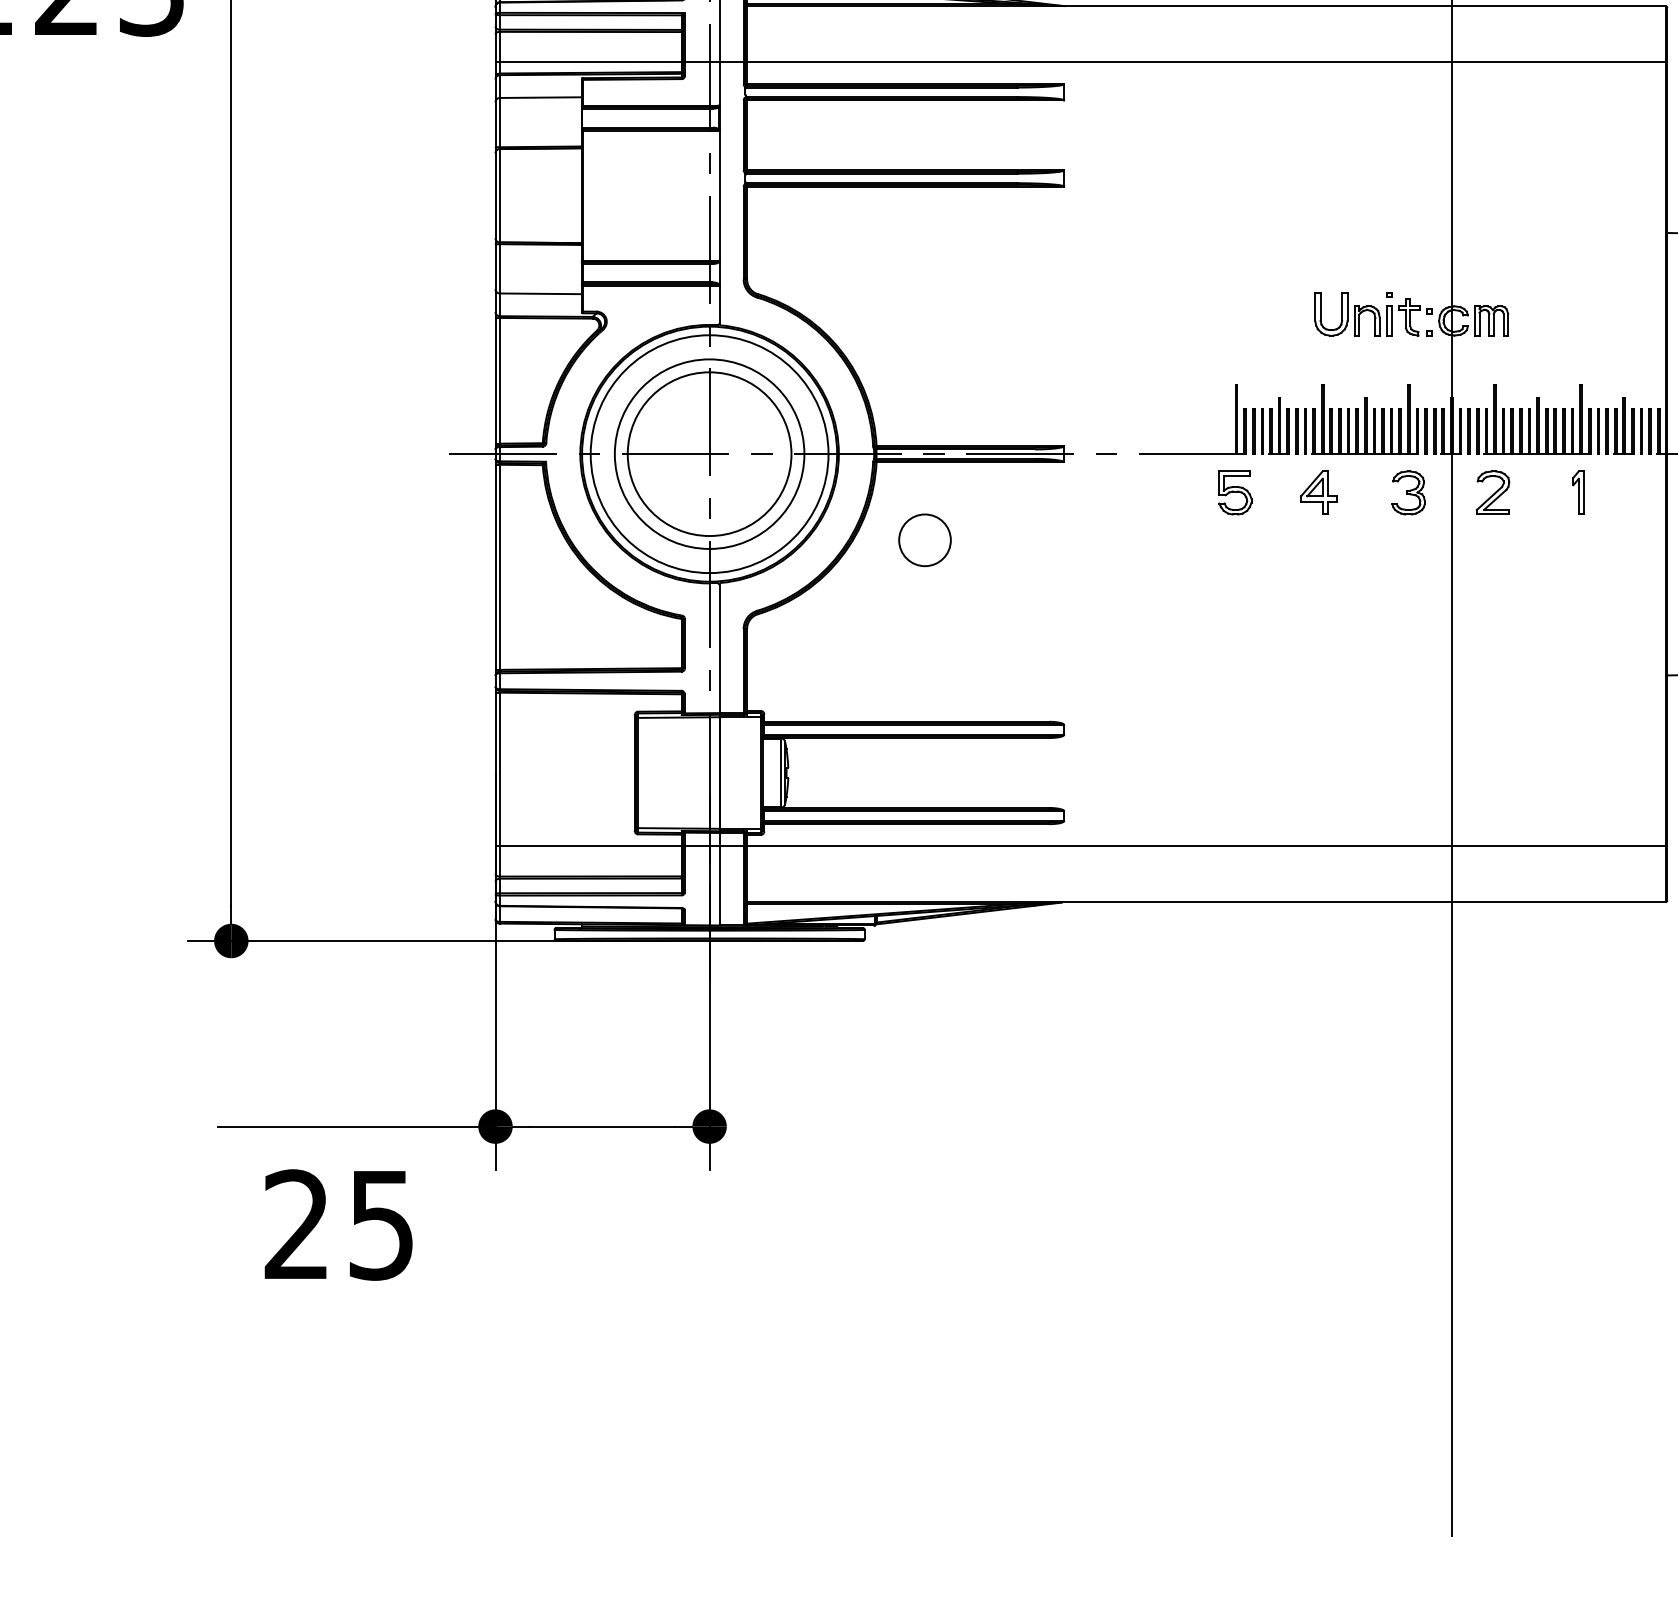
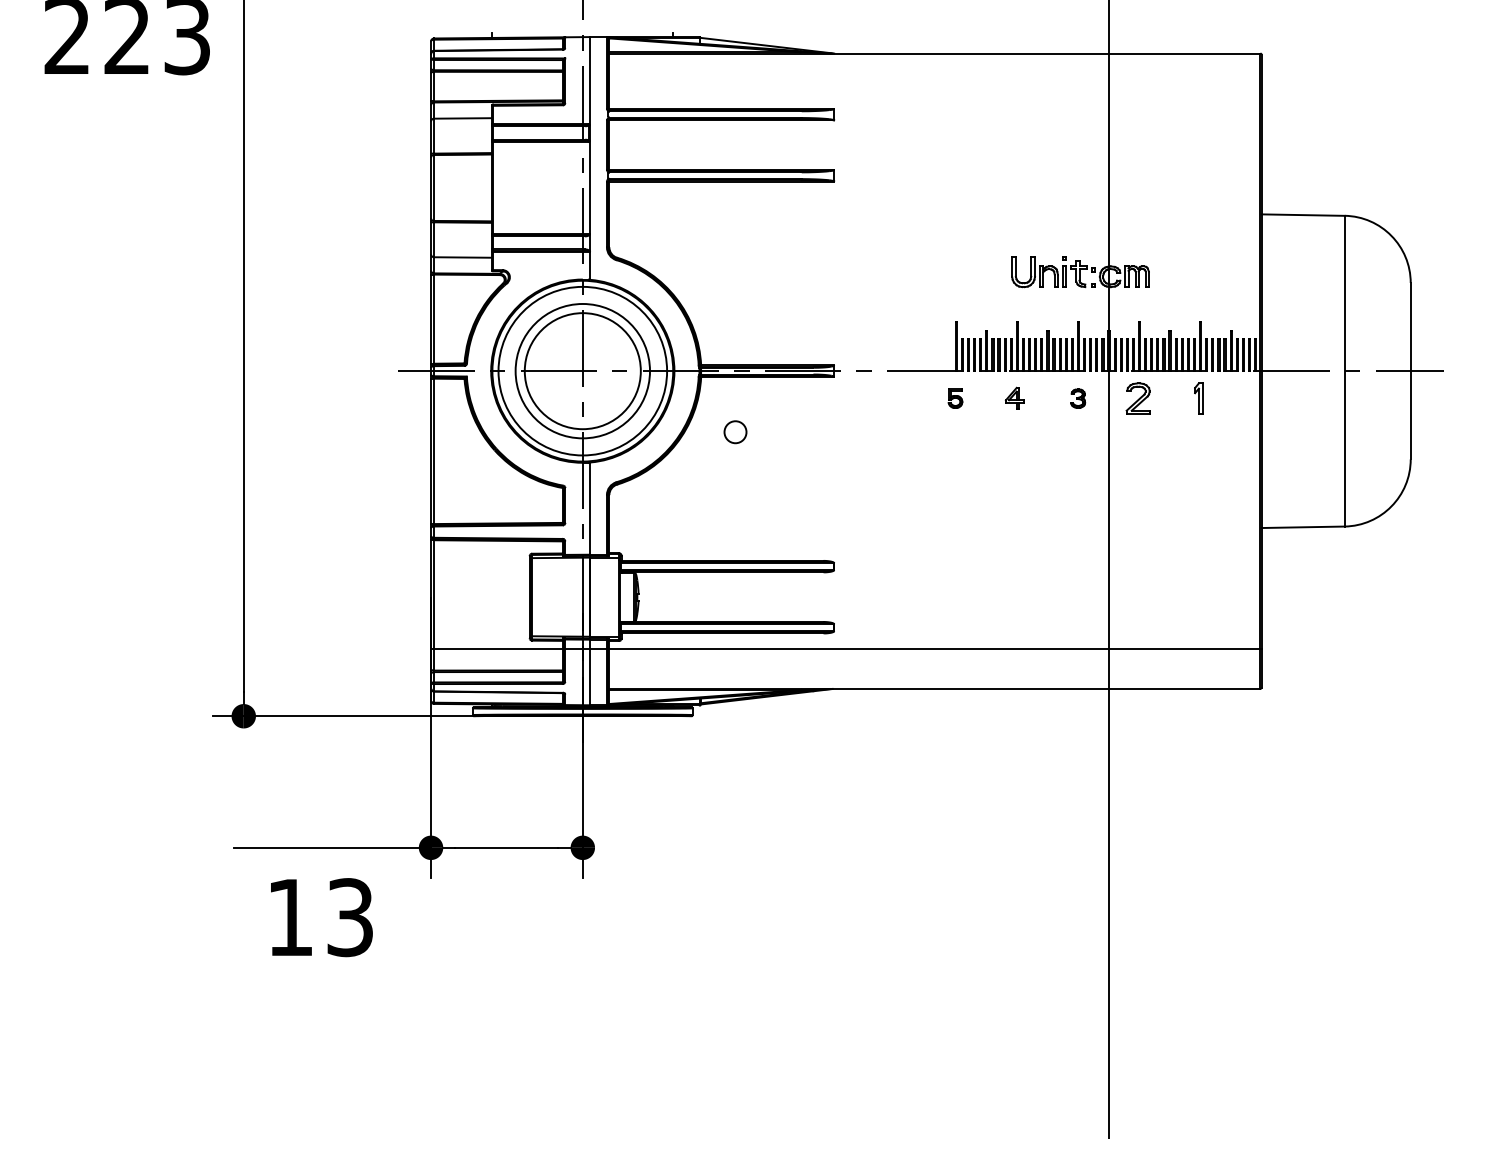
line: (1081, 62) -> (846, 93), removed
part: (1235, 492) -> (955, 398), size x0.6
part: (1318, 492) -> (1014, 398), size x0.7
part: (1407, 492) -> (1077, 398), size x0.6
circle: (925, 539) -> (735, 431), size x0.6
text: (338, 1224) -> (319, 917), 25 -> 13

